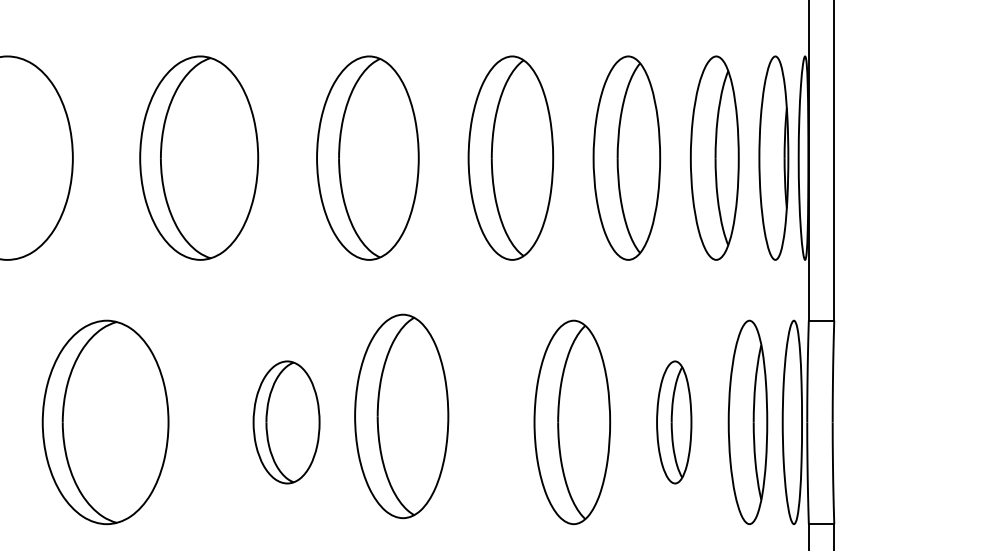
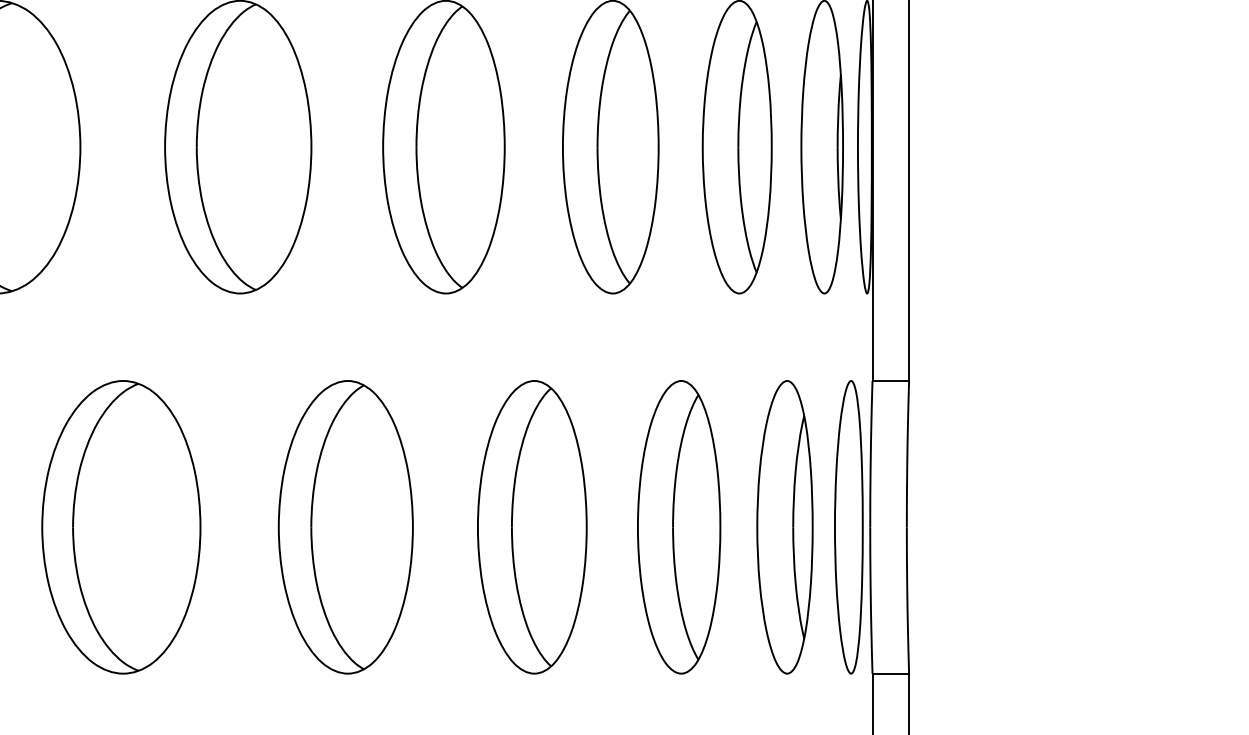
part: (401, 416) -> (345, 527), moved
part: (286, 422) -> (121, 527), size x1.67
part: (673, 422) -> (677, 527), size x1.67

